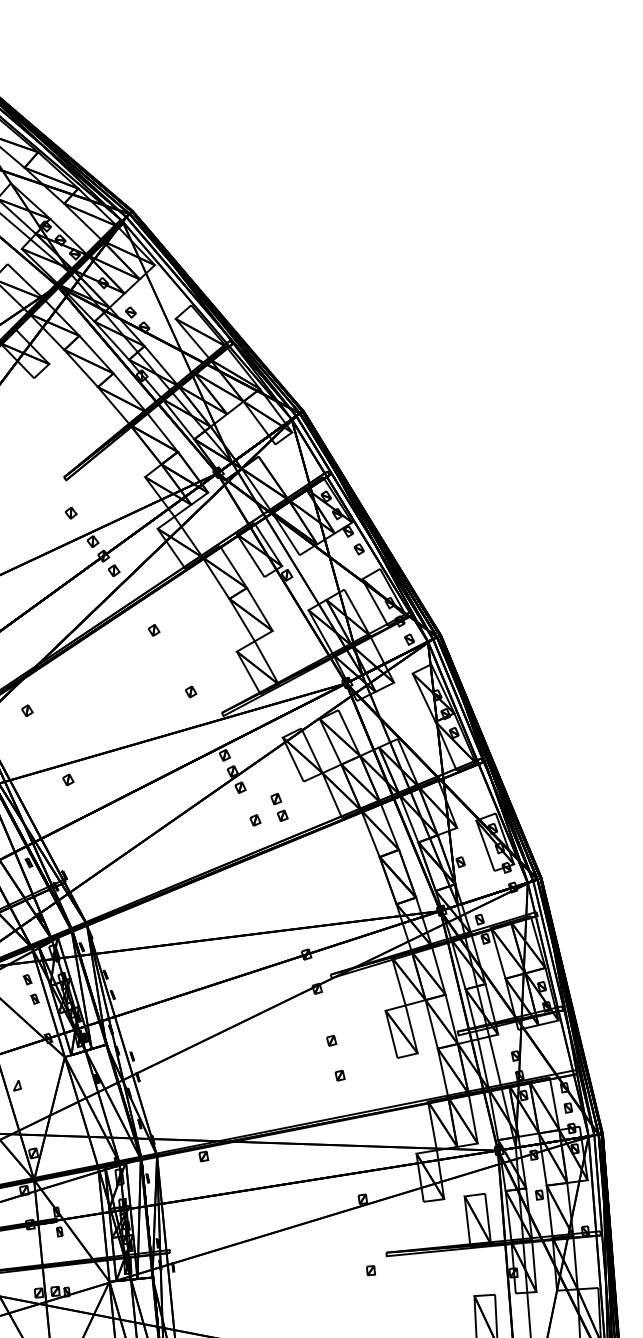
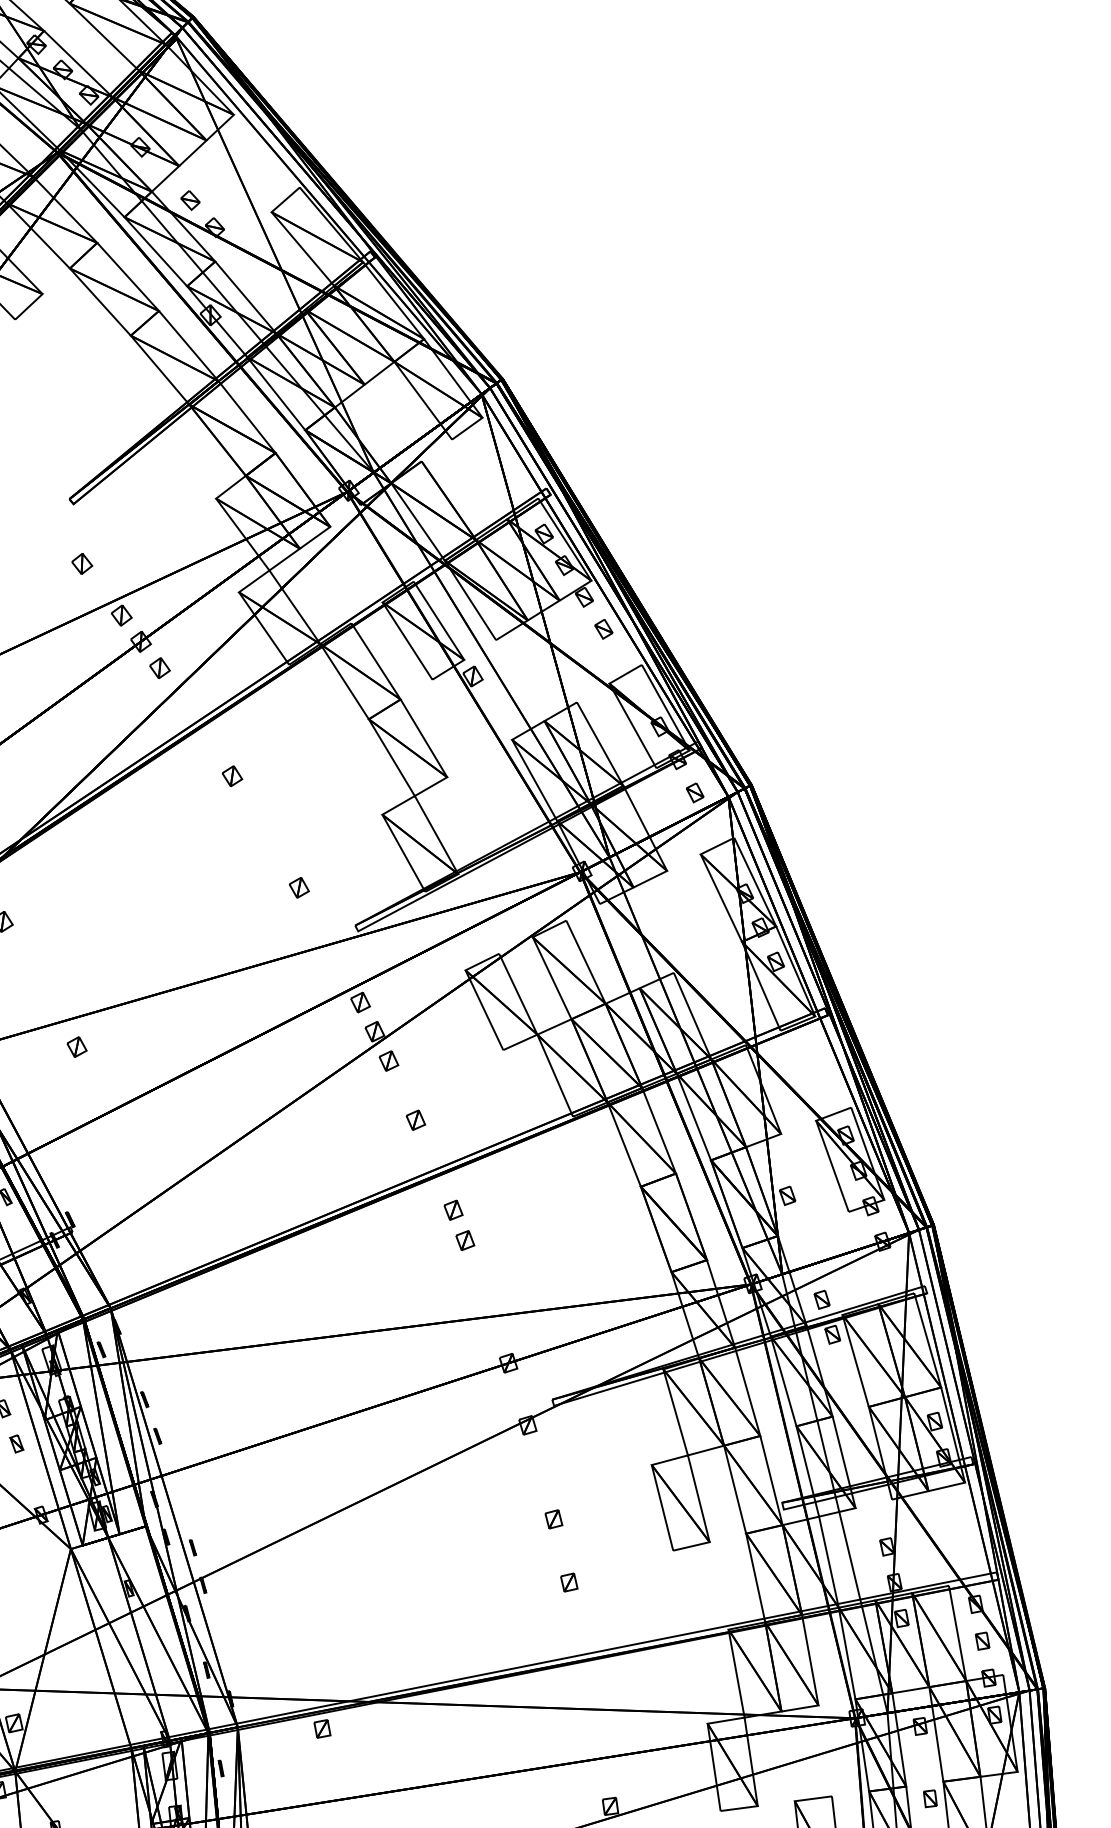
part: (279, 807) -> (459, 1225), moved

